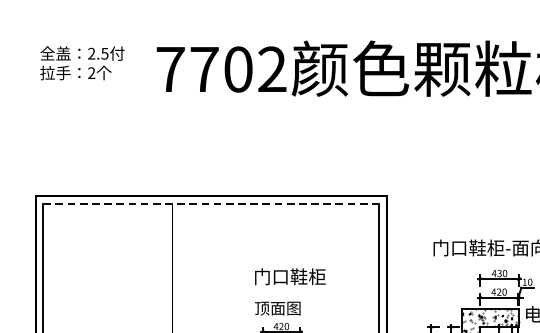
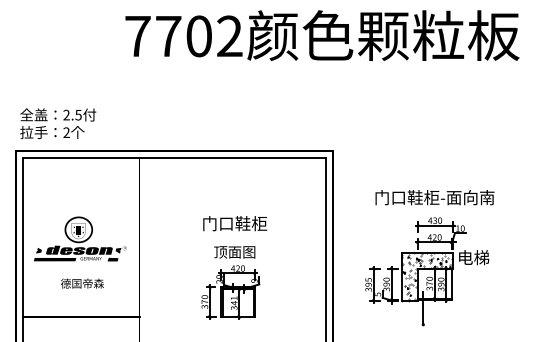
text: (82, 63) -> (58, 123), moved
line: (211, 203) -> (174, 157), dashed -> solid
text: (290, 276) -> (235, 223), moved
part: (107, 293) -> (80, 238), added

